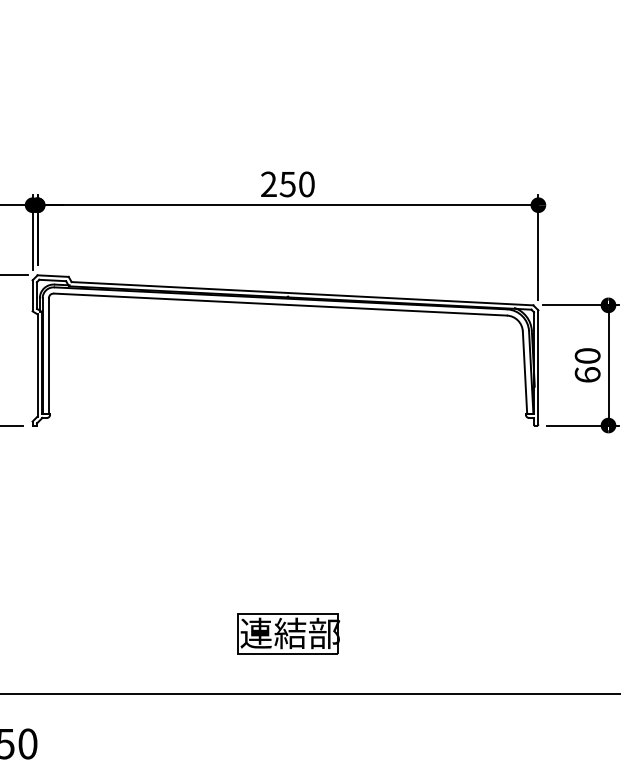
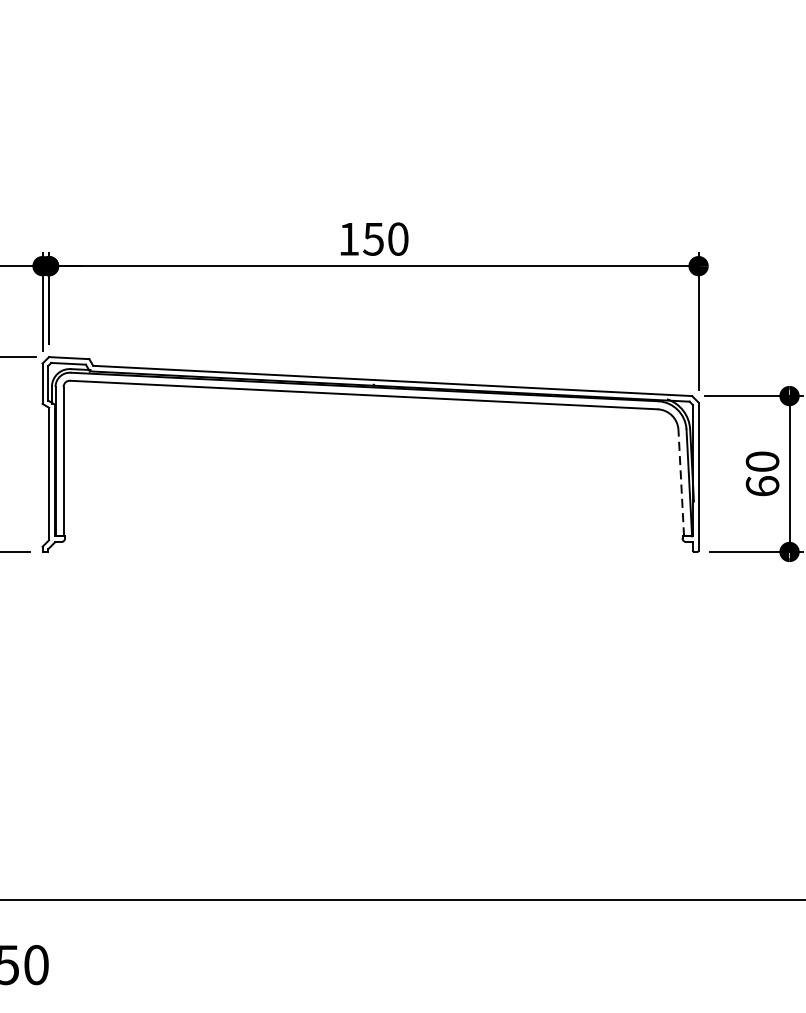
text: (268, 183) -> (348, 237), 250 -> 150
line: (524, 372) -> (680, 483), solid -> dashed
part: (288, 633) -> (374, 821), removed

